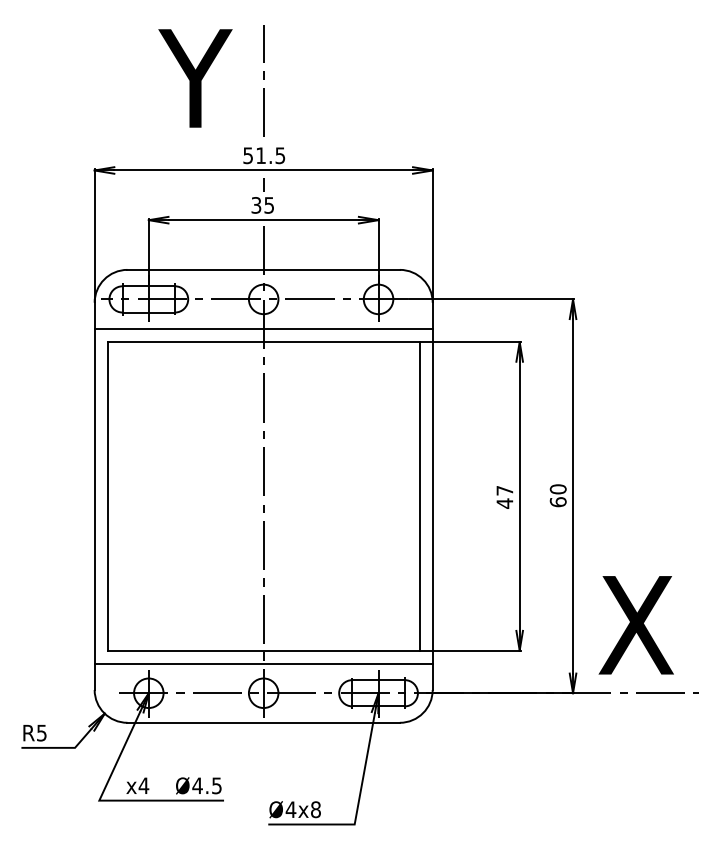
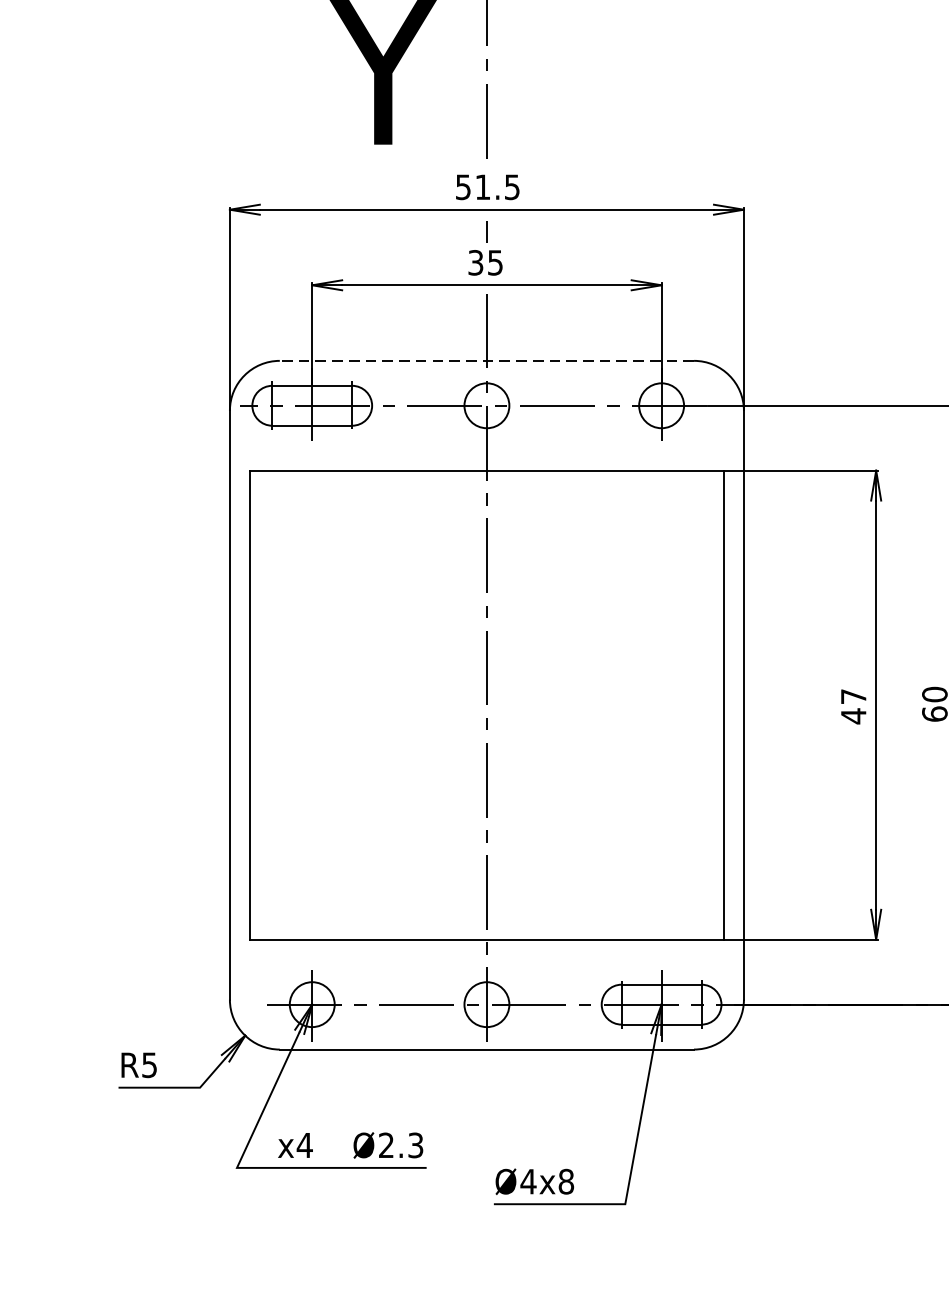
line: (263, 269) -> (486, 360), solid -> dashed
line: (263, 328) -> (486, 449), removed
line: (263, 663) -> (486, 959), removed
text: (206, 785) -> (399, 1144), 4.5 -> 2.3

